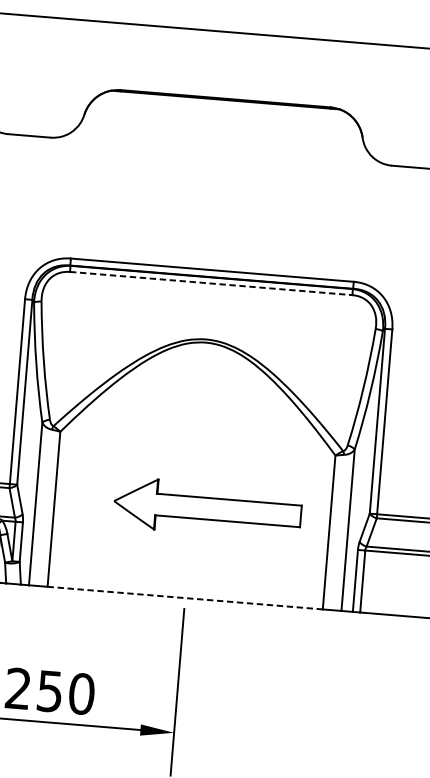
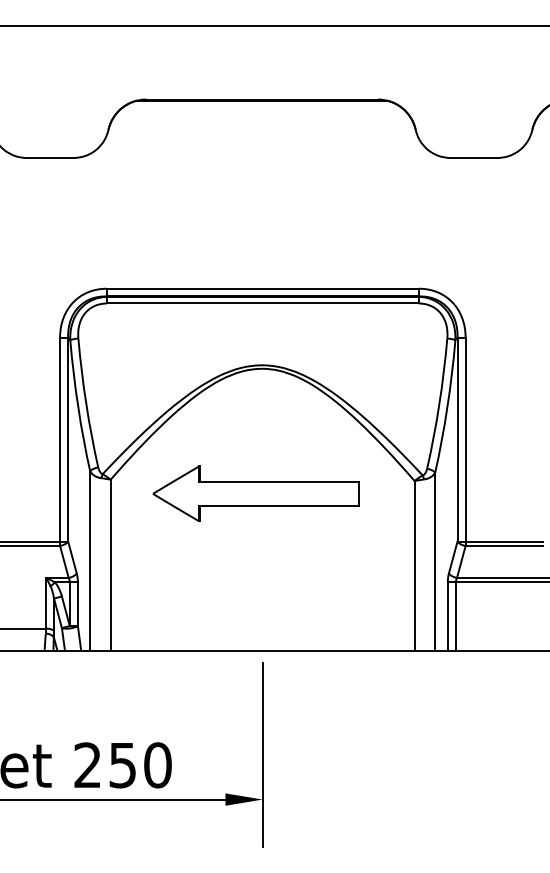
line: (210, 283) -> (262, 303), dashed -> solid
part: (207, 508) -> (255, 493), moved
line: (185, 597) -> (262, 650), dashed -> solid

